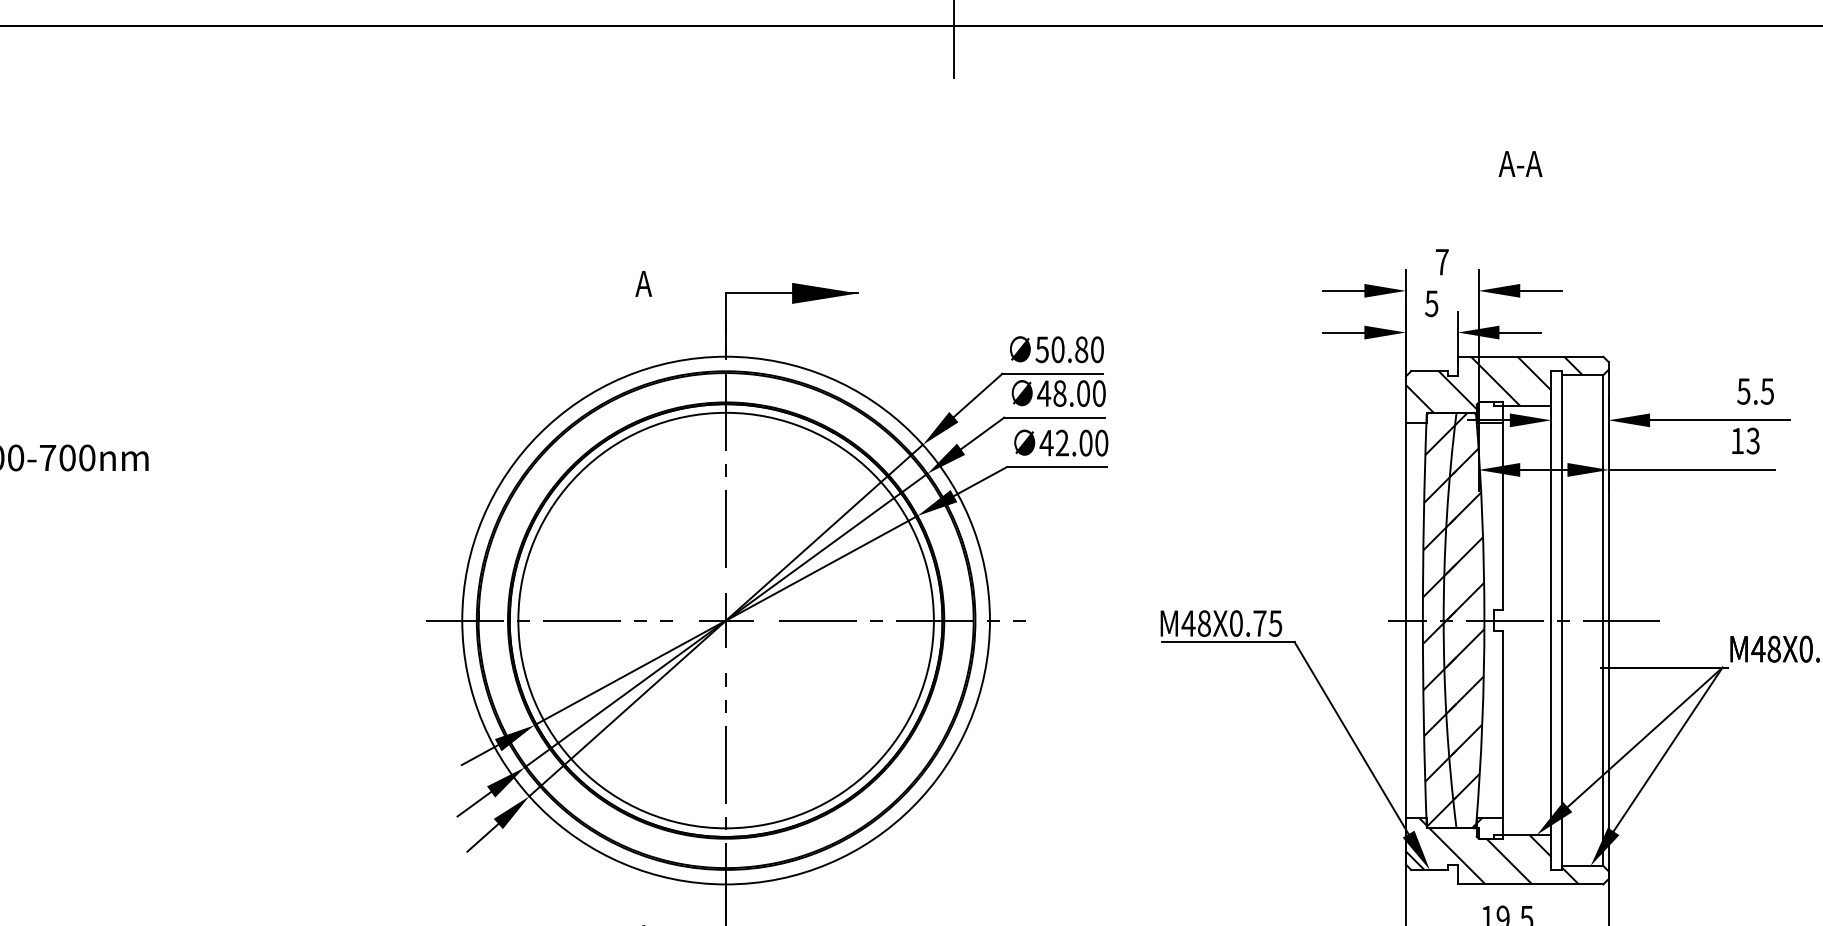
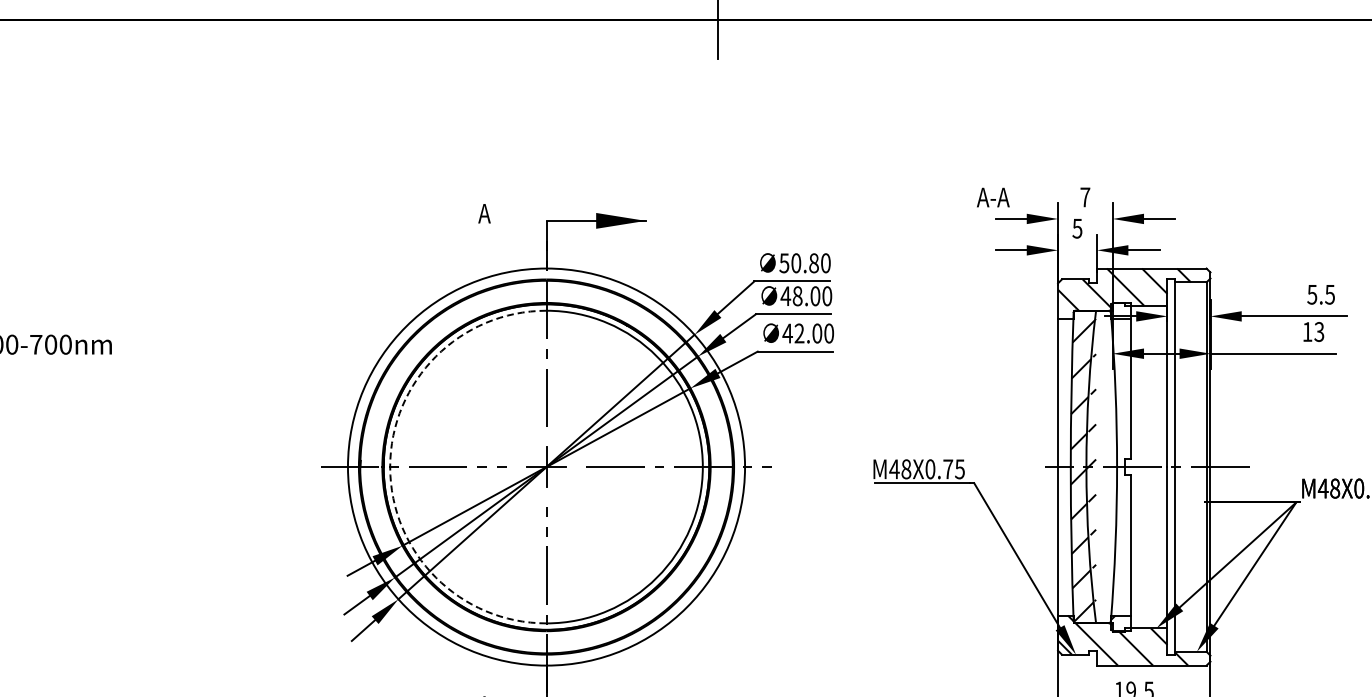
text: (1520, 163) -> (993, 197), moved
hatch: (1463, 619) -> (1101, 466), removed
arc: (518, 621) -> (390, 467), solid -> dashed

